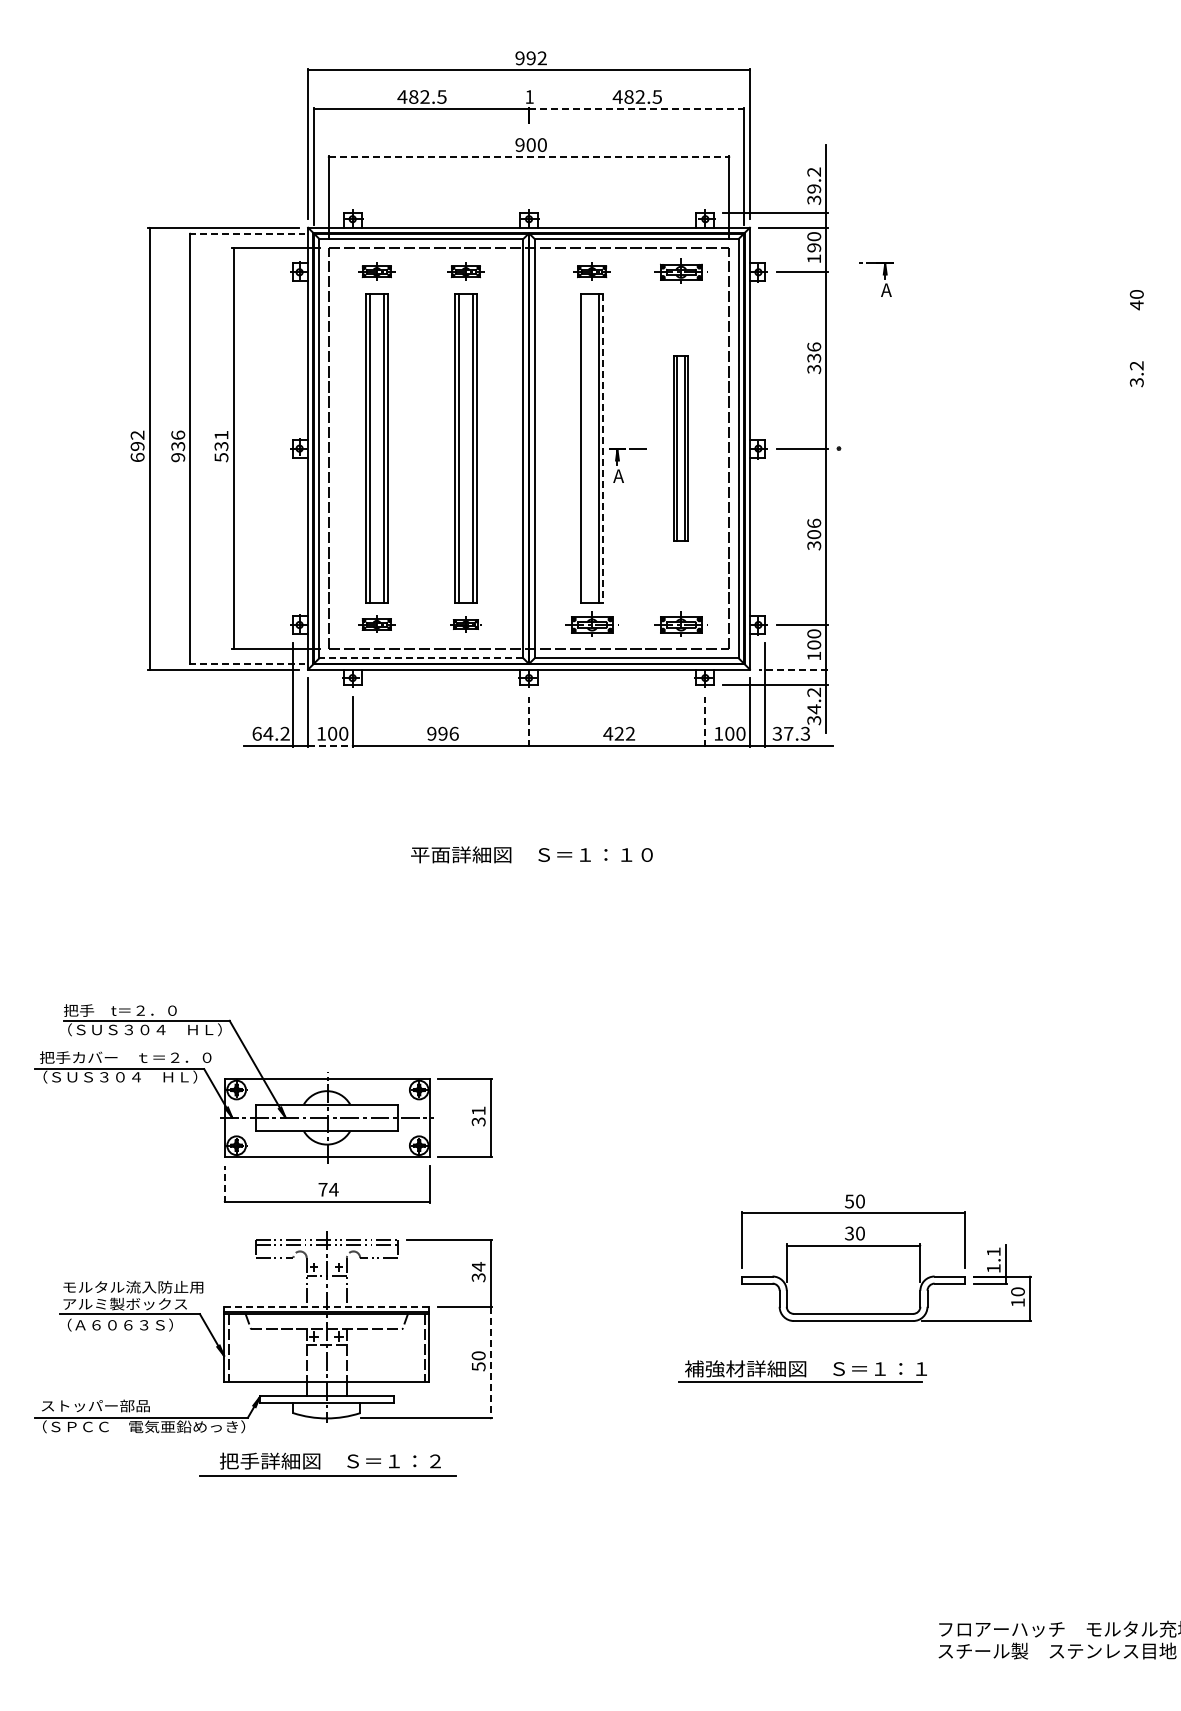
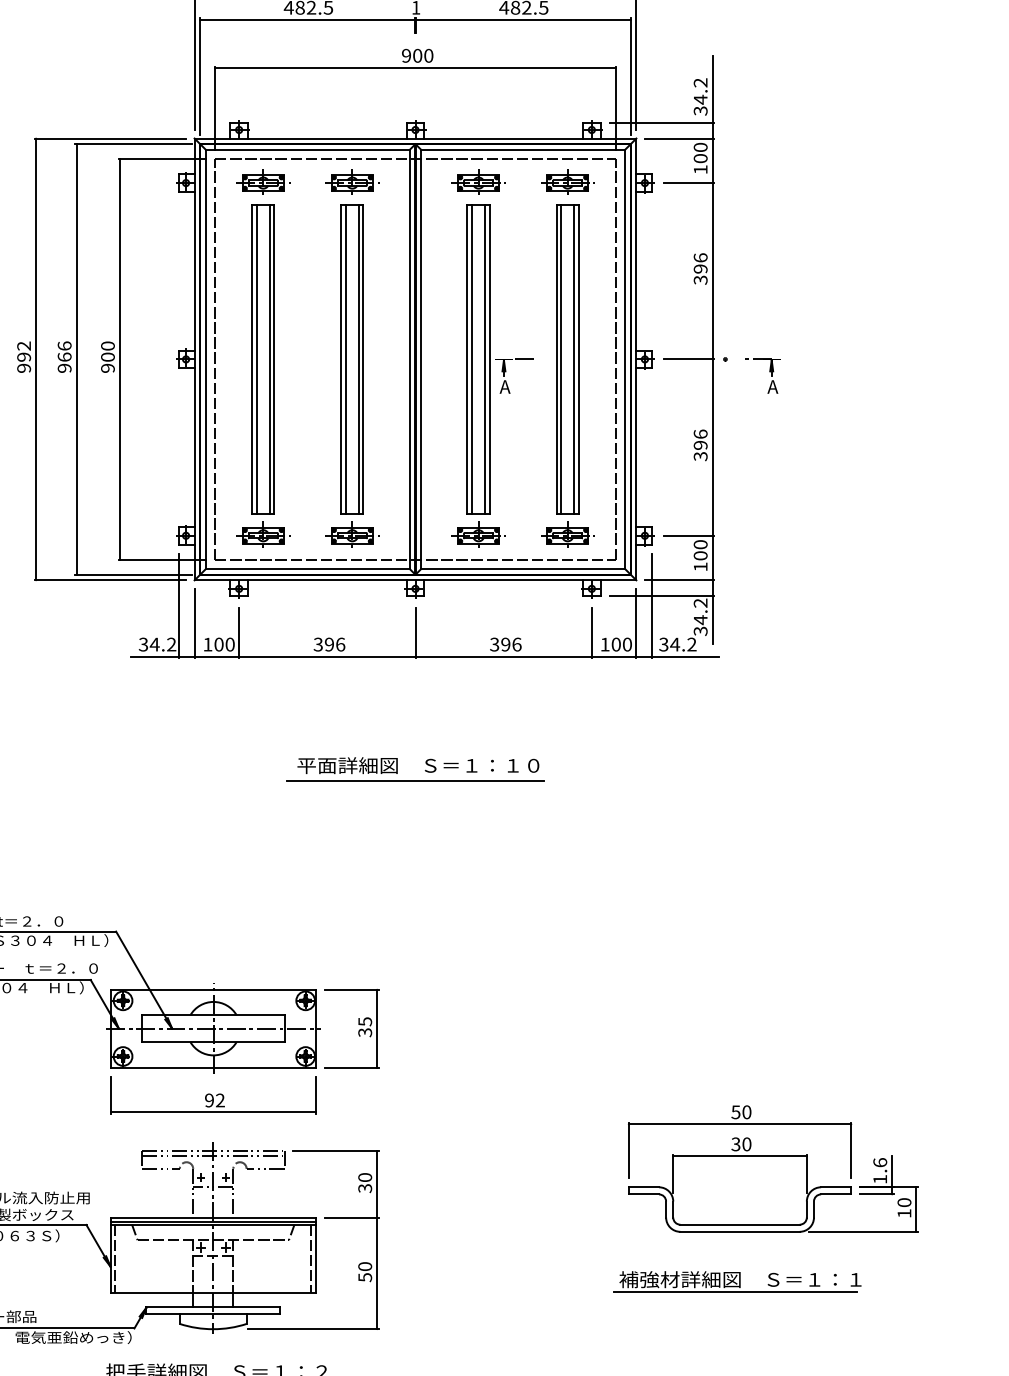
line: (637, 109) -> (523, 20), dashed -> solid
line: (529, 157) -> (415, 68), dashed -> solid
text: (814, 189) -> (700, 100), 39.2 -> 34.2
line: (247, 233) -> (133, 144), dashed -> solid
text: (814, 247) -> (700, 158), 190 -> 100
part: (376, 270) -> (262, 181), size x1.43
part: (465, 270) -> (351, 181), size x1.43
part: (591, 270) -> (477, 181), size x1.43
part: (882, 274) -> (768, 371), moved
text: (814, 357) -> (700, 268), 336 -> 396
text: (178, 446) -> (64, 357), 936 -> 966
text: (221, 446) -> (107, 357), 531 -> 900
line: (585, 448) -> (471, 359), added
line: (603, 448) -> (489, 359), dashed -> solid
part: (680, 448) -> (566, 359), size x1.67
text: (137, 457) -> (23, 368), 692 -> 992
text: (814, 534) -> (700, 445), 306 -> 396
part: (376, 623) -> (262, 534), size x1.43
part: (465, 623) -> (351, 534), size x1.67
line: (420, 658) -> (306, 569), dashed -> solid
line: (247, 663) -> (133, 574), dashed -> solid
line: (792, 669) -> (678, 580), dashed -> solid
line: (529, 721) -> (415, 632), dashed -> solid
line: (705, 721) -> (591, 632), dashed -> solid
text: (256, 733) -> (142, 644), 64.2 -> 34.2
text: (431, 733) -> (317, 644), 996 -> 396
text: (619, 733) -> (505, 644), 422 -> 396
text: (796, 733) -> (682, 644), 37.3 -> 34.2
line: (330, 745) -> (216, 656), dashed -> solid
line: (529, 869) -> (415, 780), added
text: (478, 1110) -> (364, 1021), 31 -> 35
line: (224, 1184) -> (110, 1095), dashed -> solid
text: (328, 1189) -> (214, 1100), 74 -> 92
text: (993, 1251) -> (879, 1162), 1.1 -> 1.6
text: (478, 1266) -> (364, 1177), 34 -> 30
line: (326, 1307) -> (212, 1218), dashed -> solid
line: (490, 1362) -> (376, 1273), dashed -> solid
part: (802, 1371) -> (736, 1282), moved

